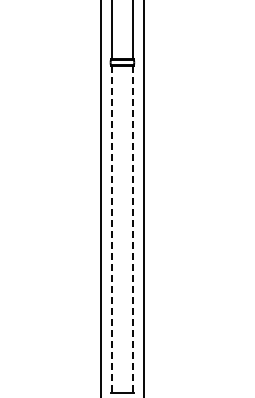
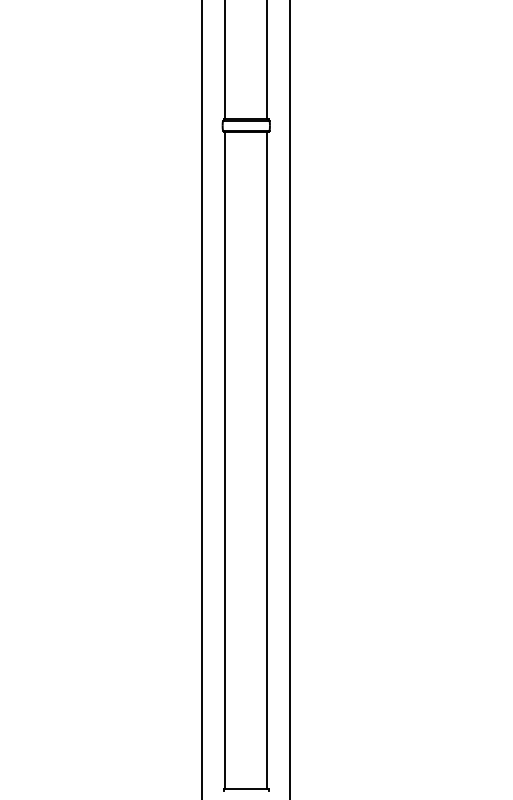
line: (111, 229) -> (224, 461), dashed -> solid
line: (132, 229) -> (266, 461), dashed -> solid

